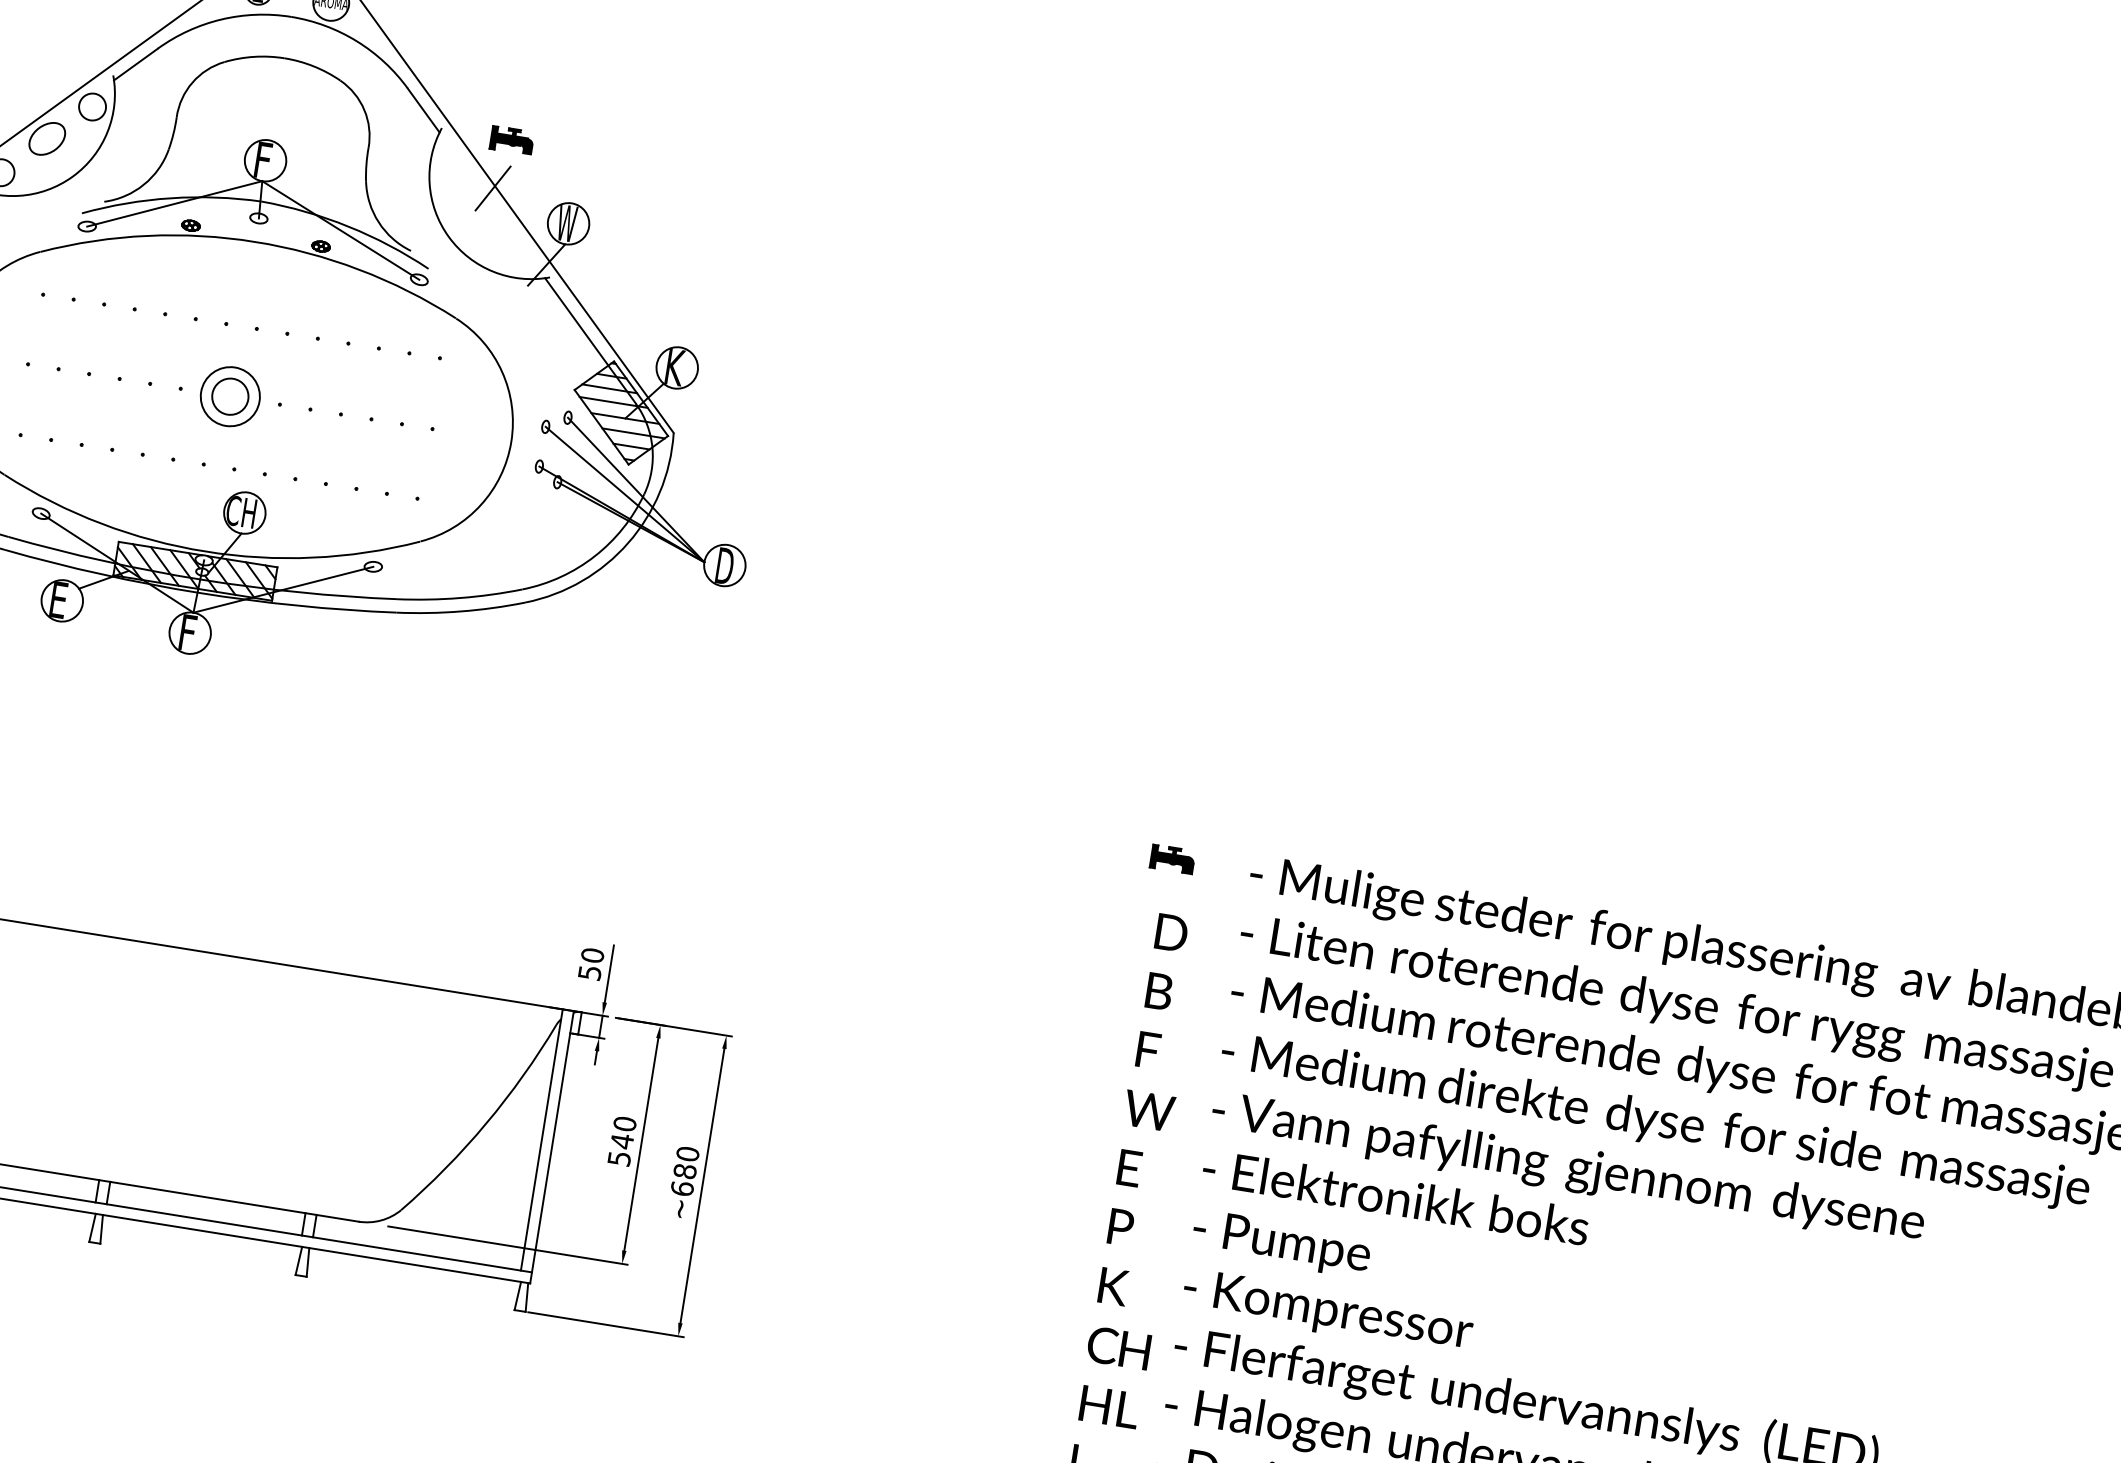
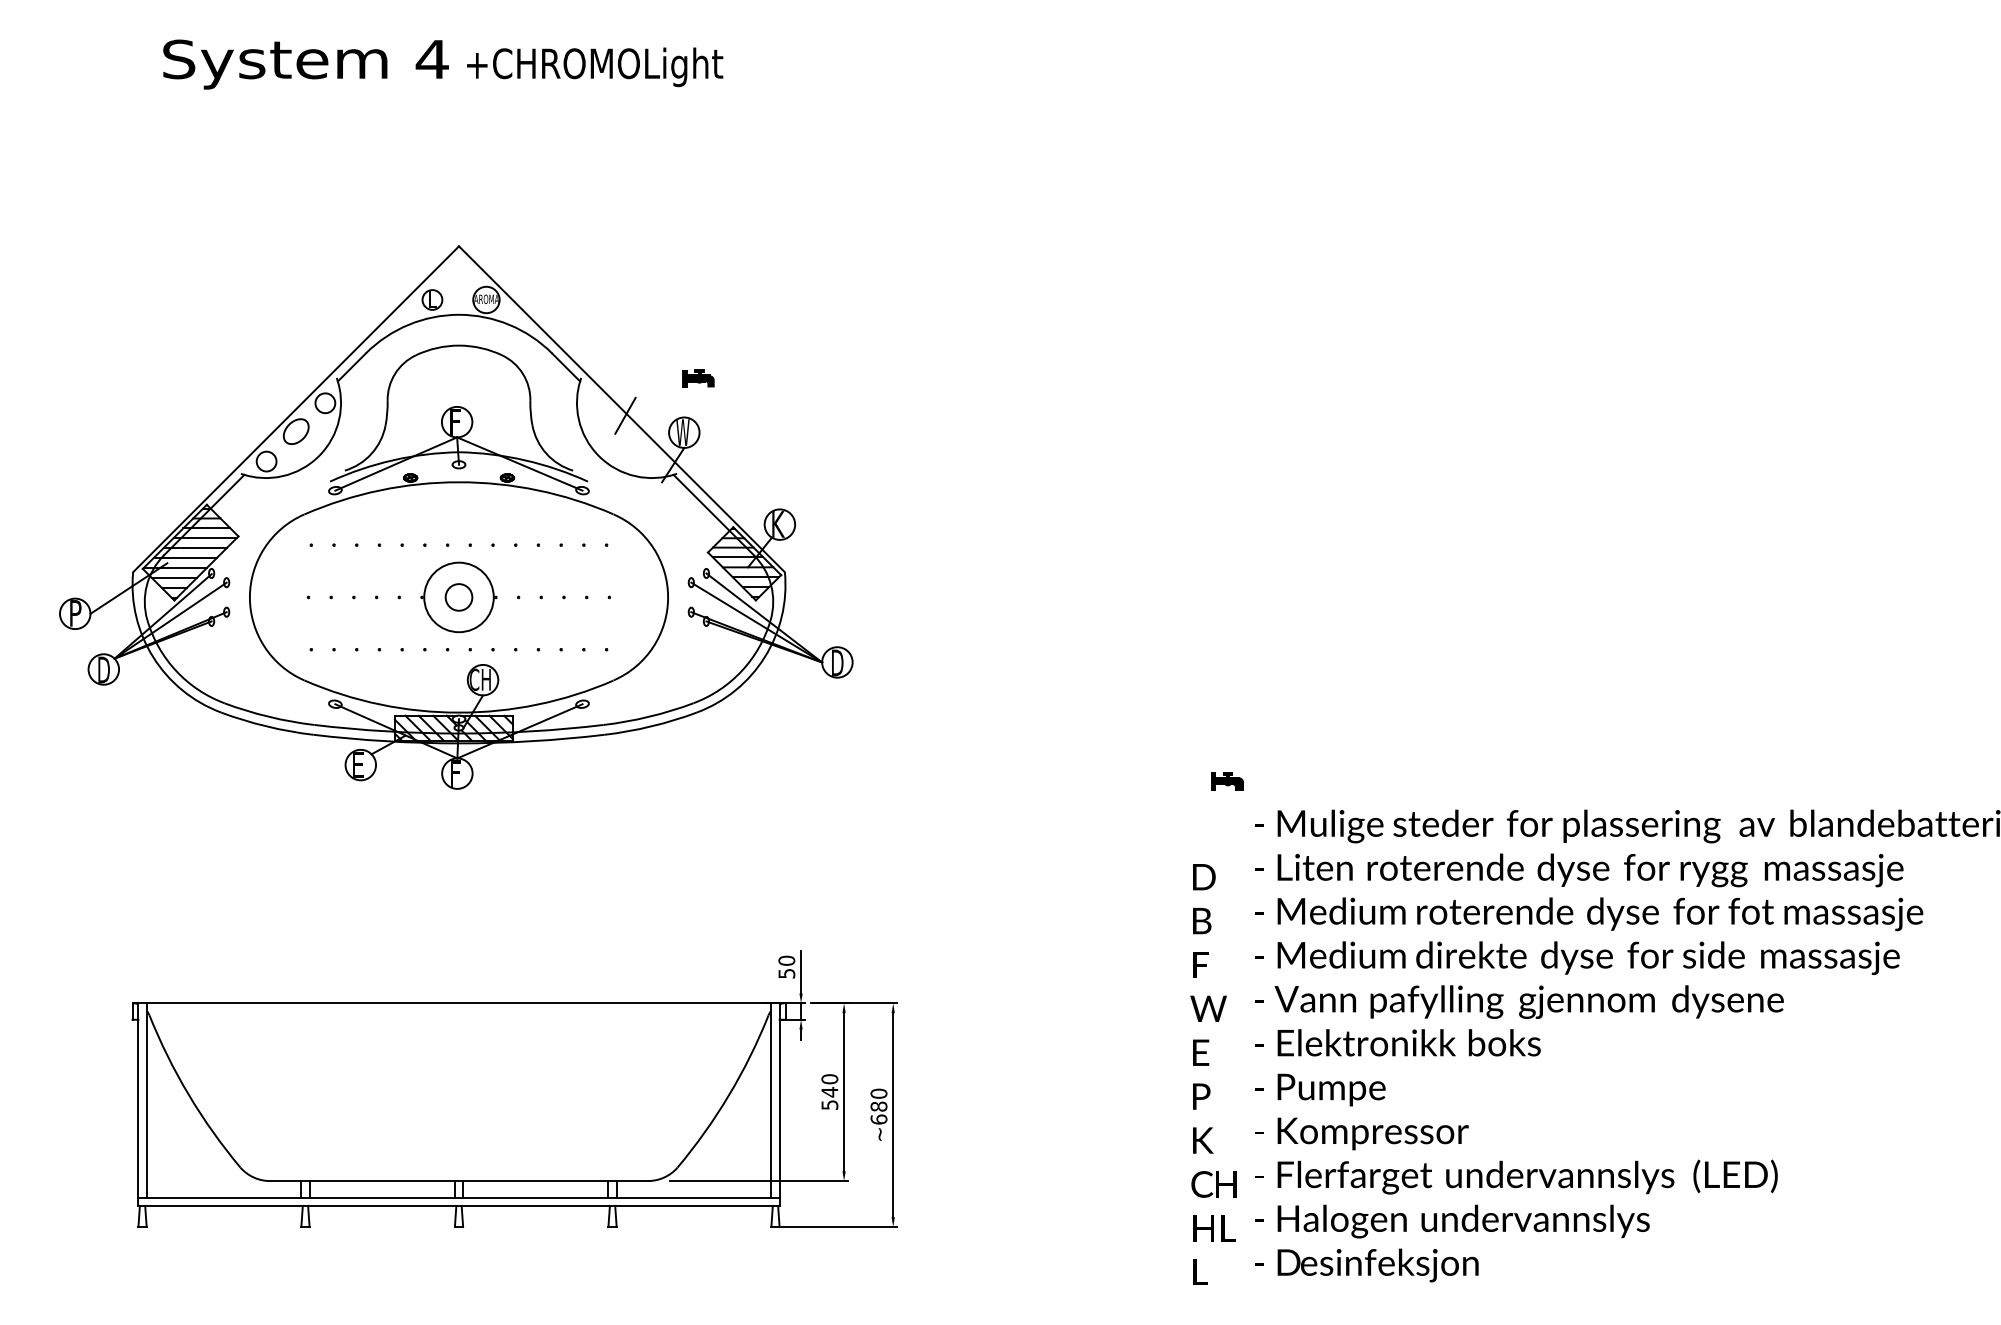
part: (511, 140) -> (698, 378), moved
circle: (229, 396) -> (458, 597), size x1.6
part: (1172, 859) -> (1227, 781), moved

